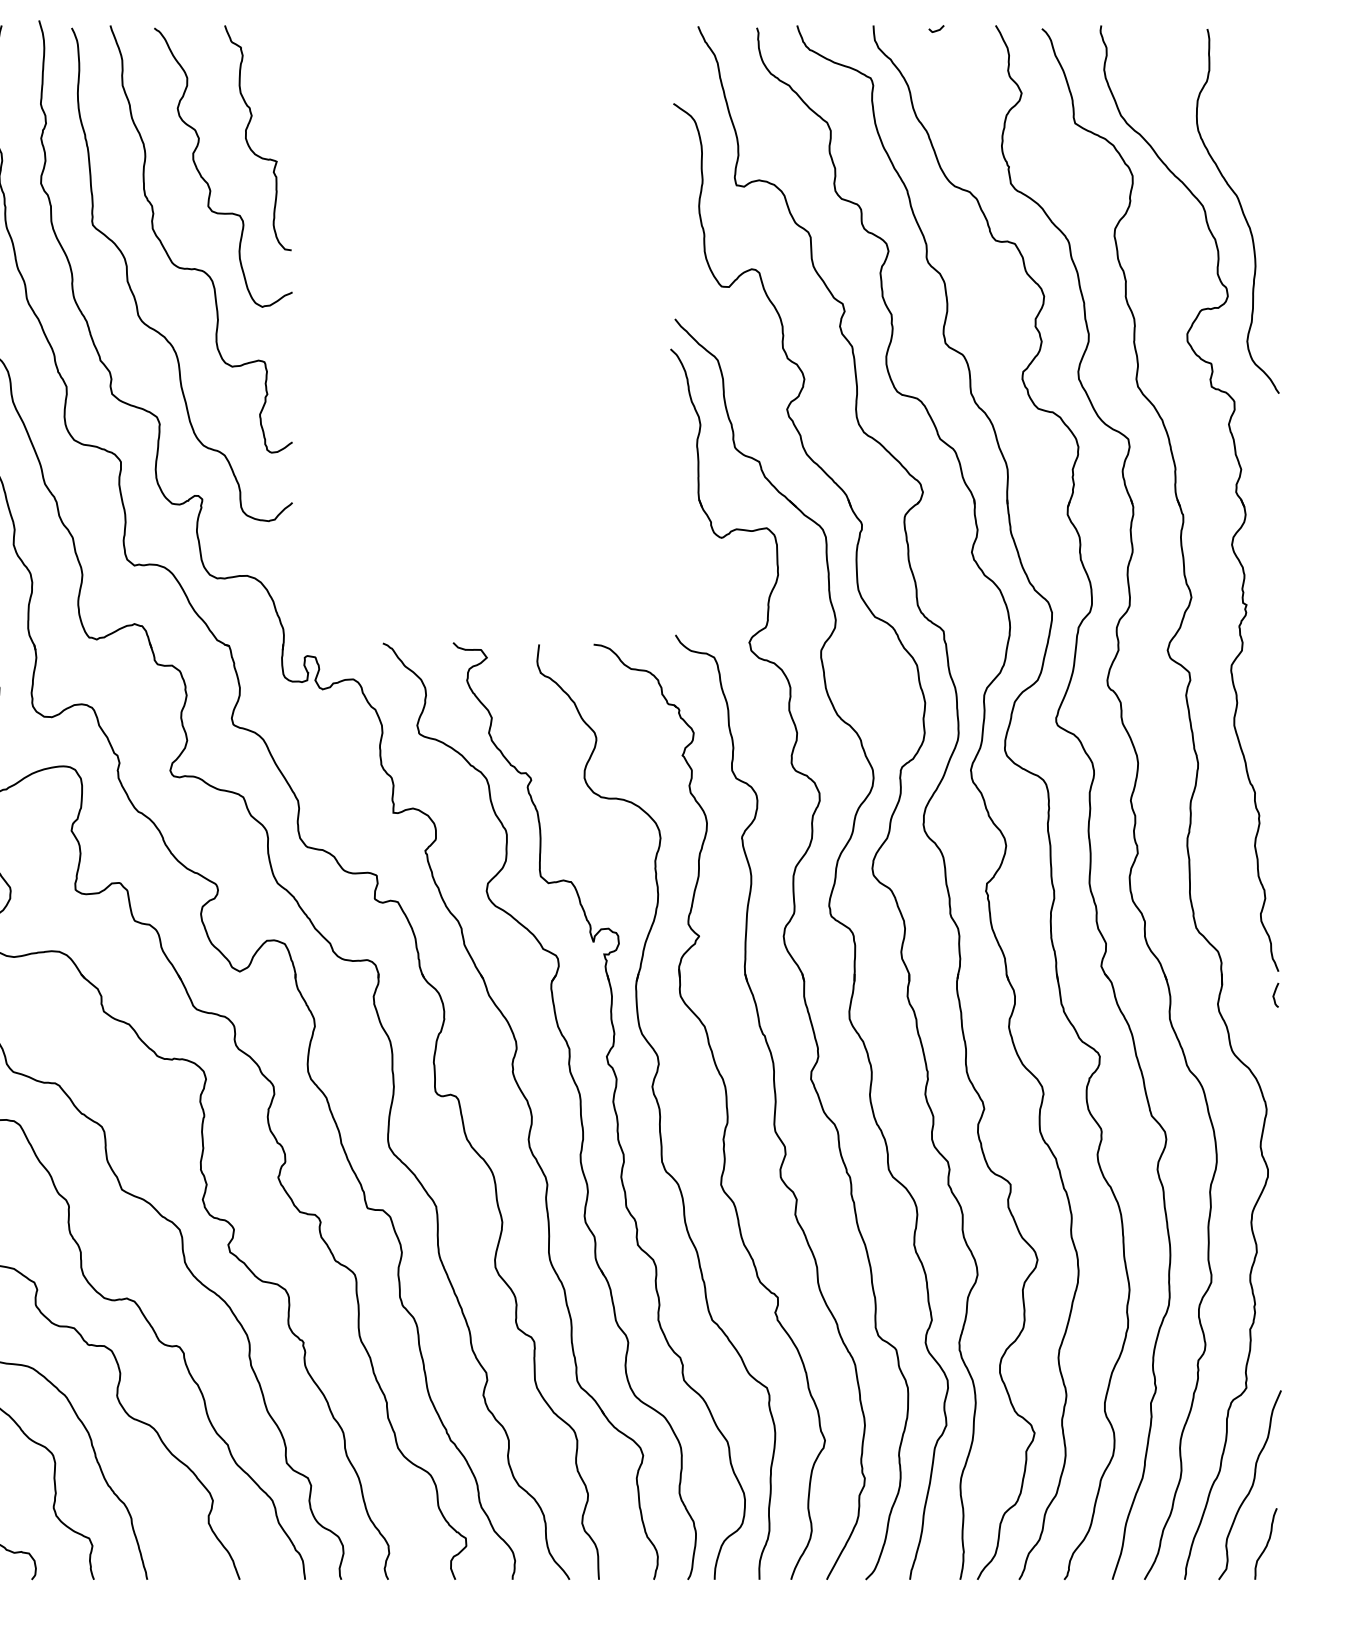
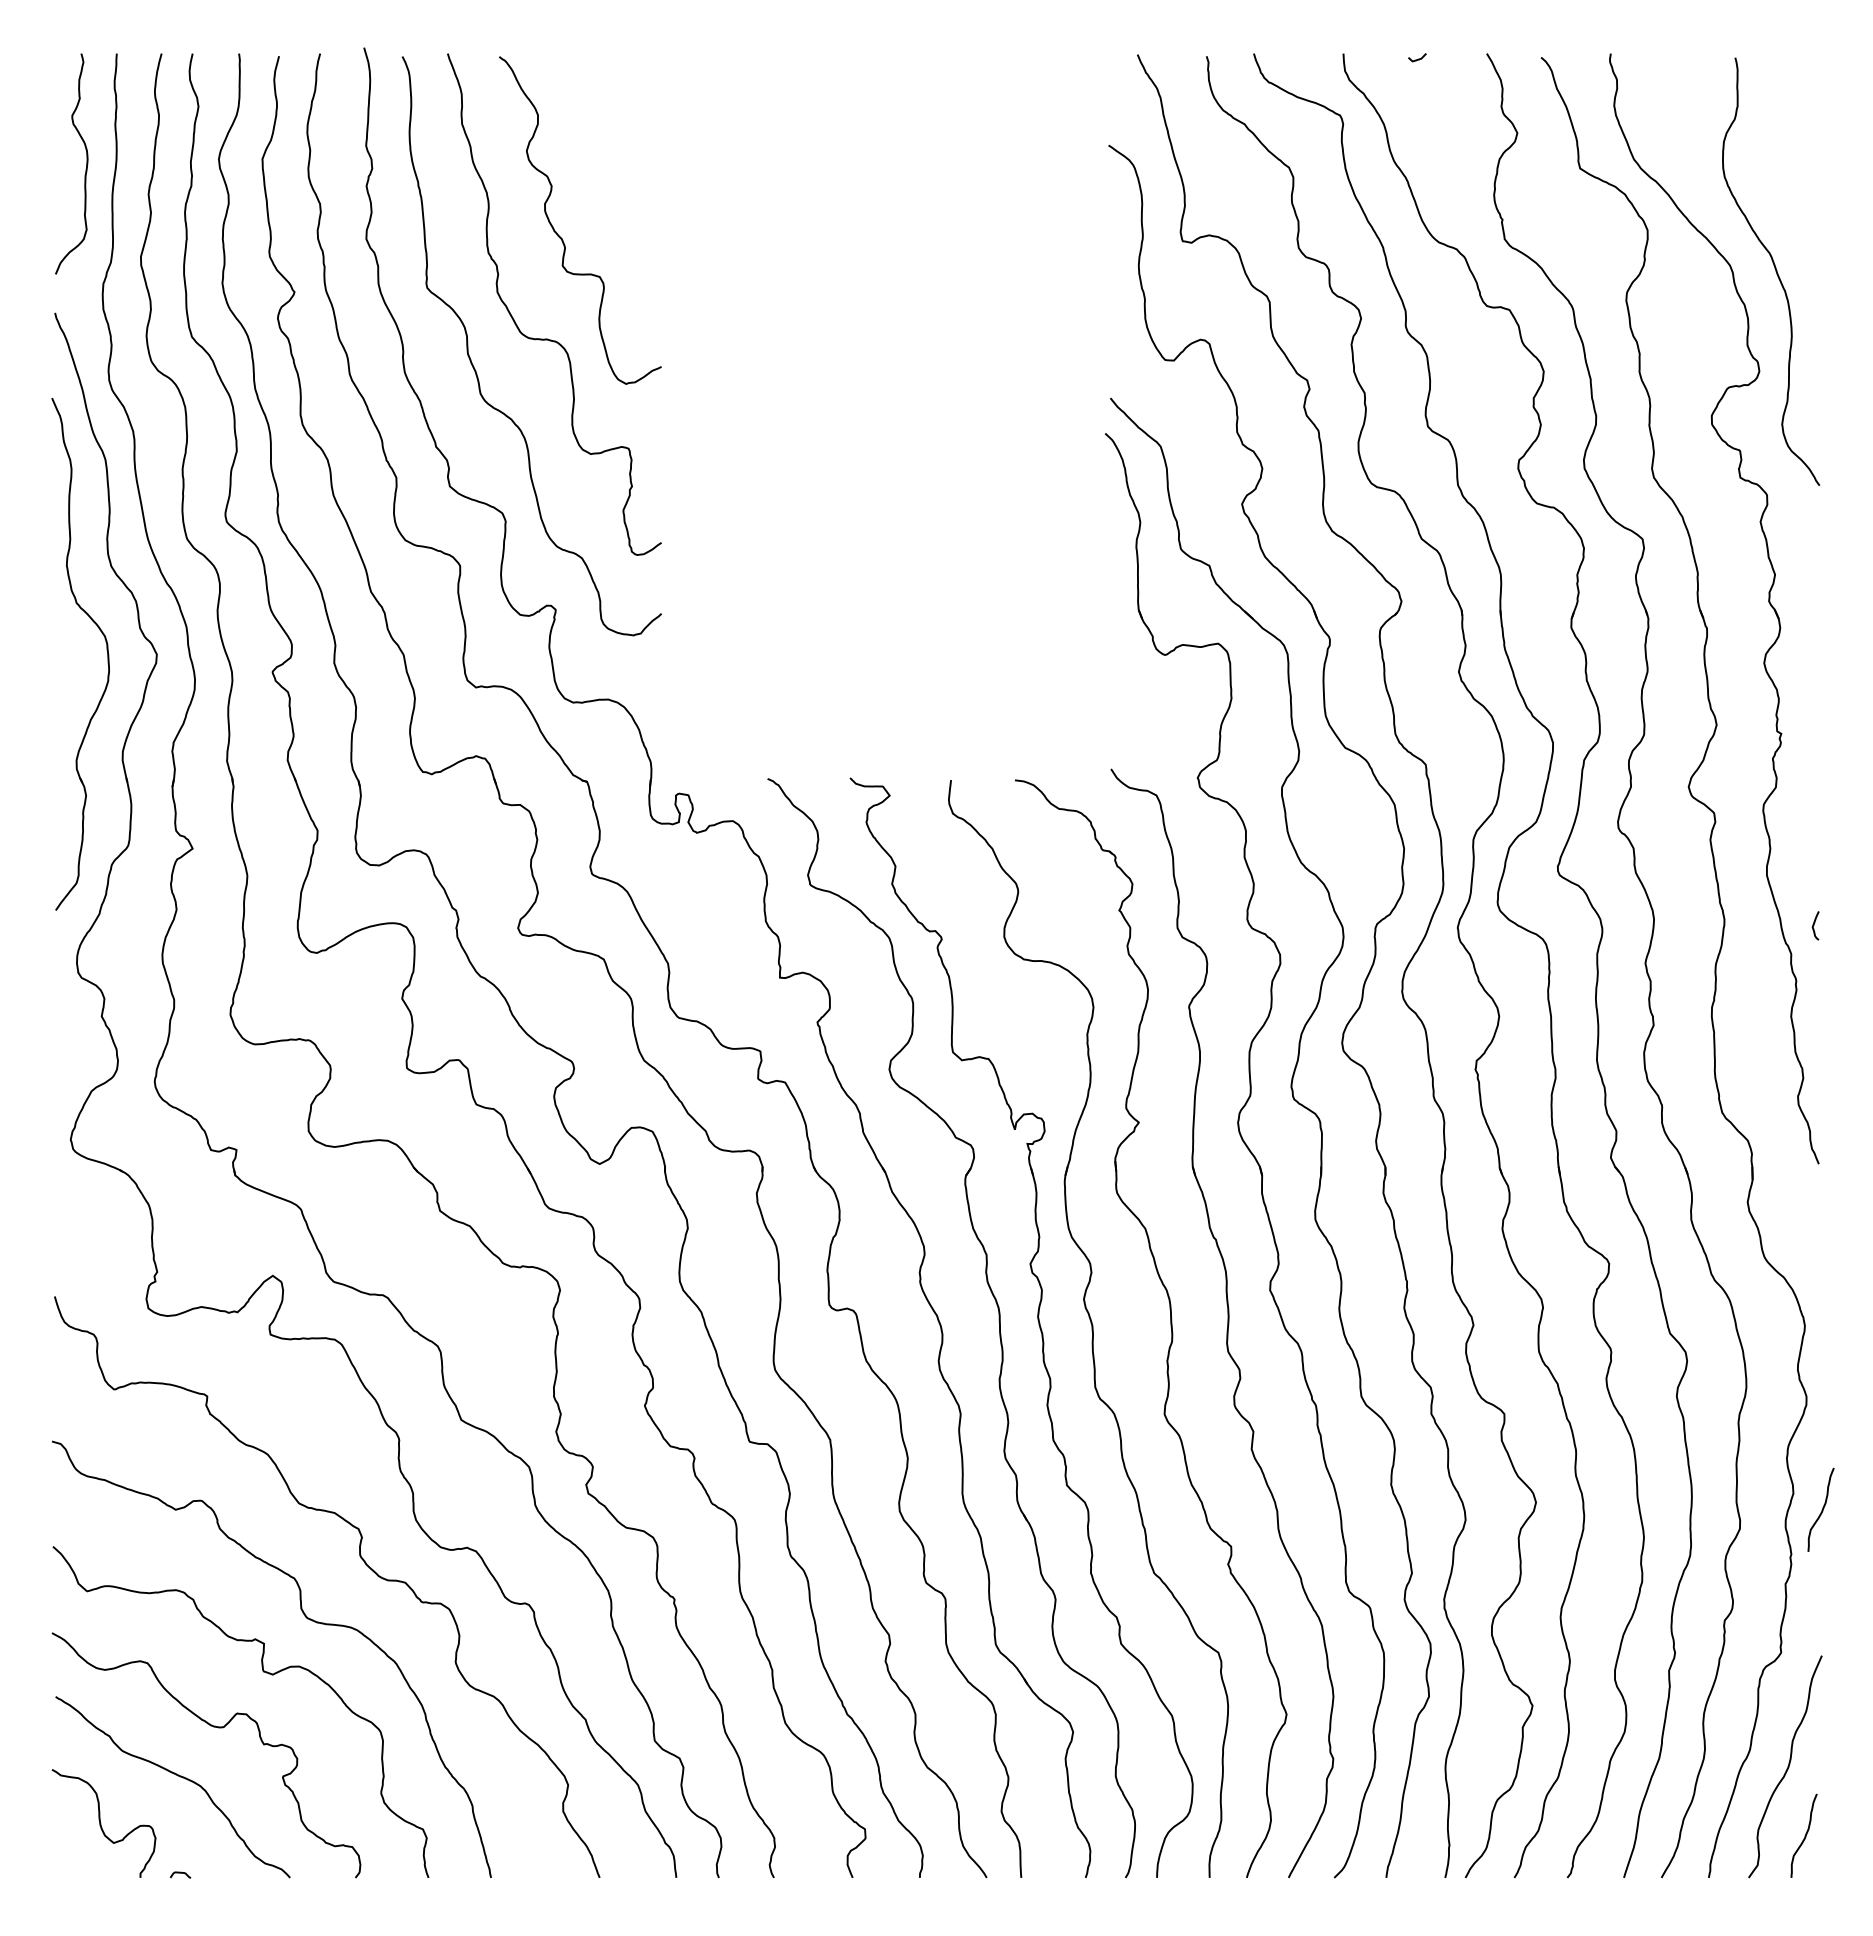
curve: (248, 142) -> (609, 190), removed
curve: (1274, 994) -> (1814, 925), moved
curve: (1280, 1266) -> (1821, 1510), added

